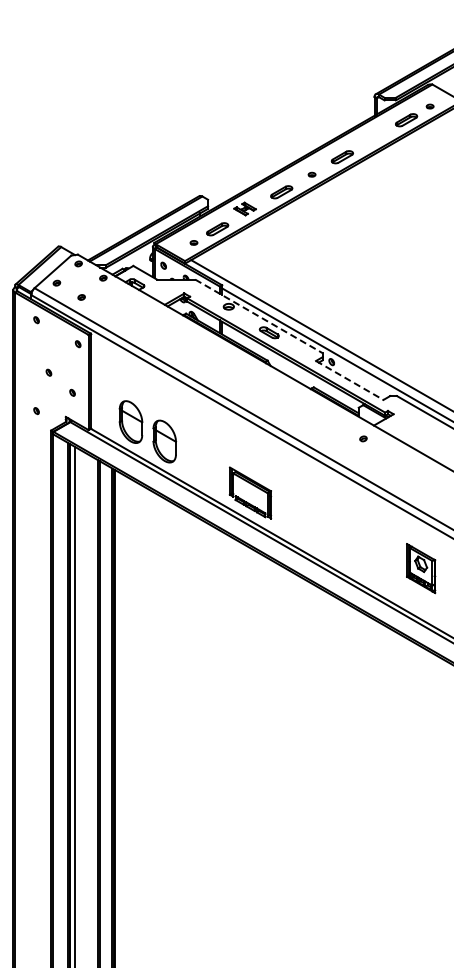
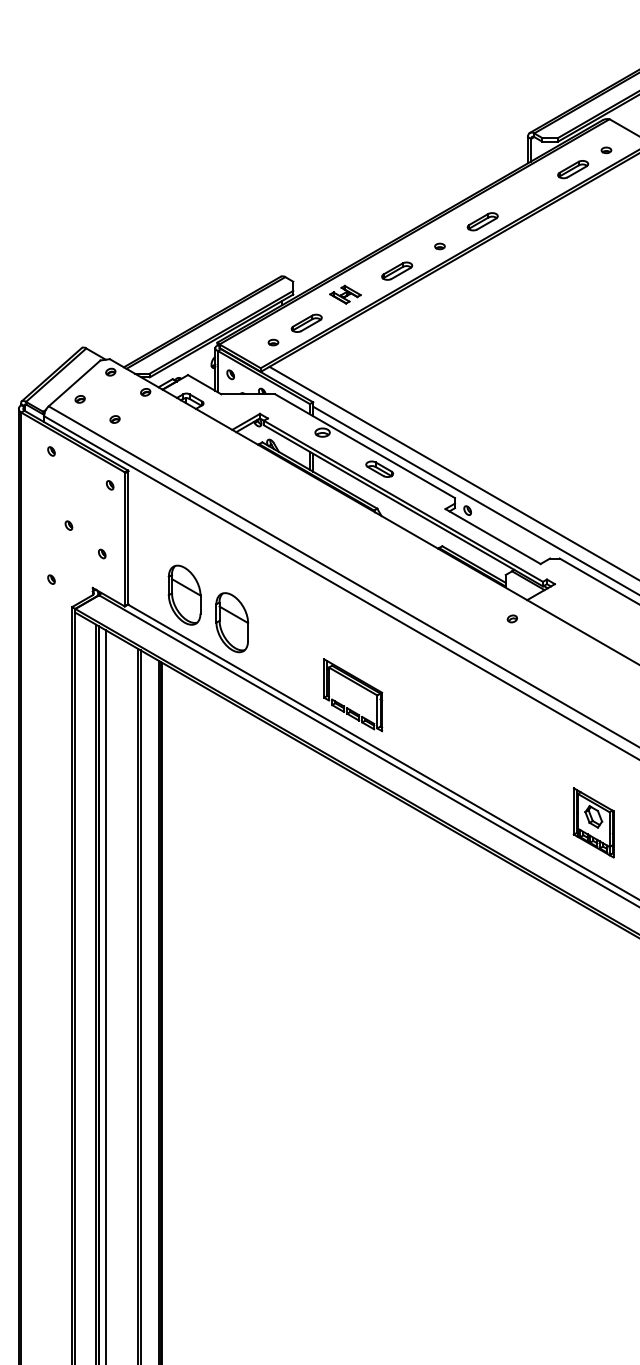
line: (259, 316) -> (365, 446), dashed -> solid
line: (349, 380) -> (492, 536), dashed -> solid
part: (421, 568) -> (594, 822), moved

